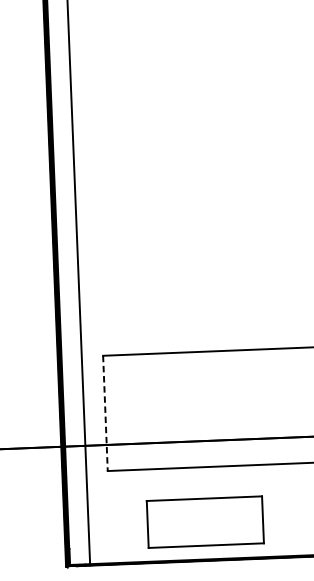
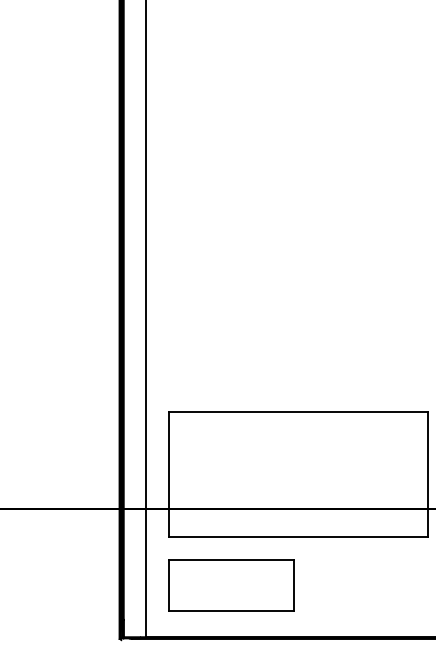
line: (105, 413) -> (168, 474), dashed -> solid
part: (205, 521) -> (231, 585), moved

